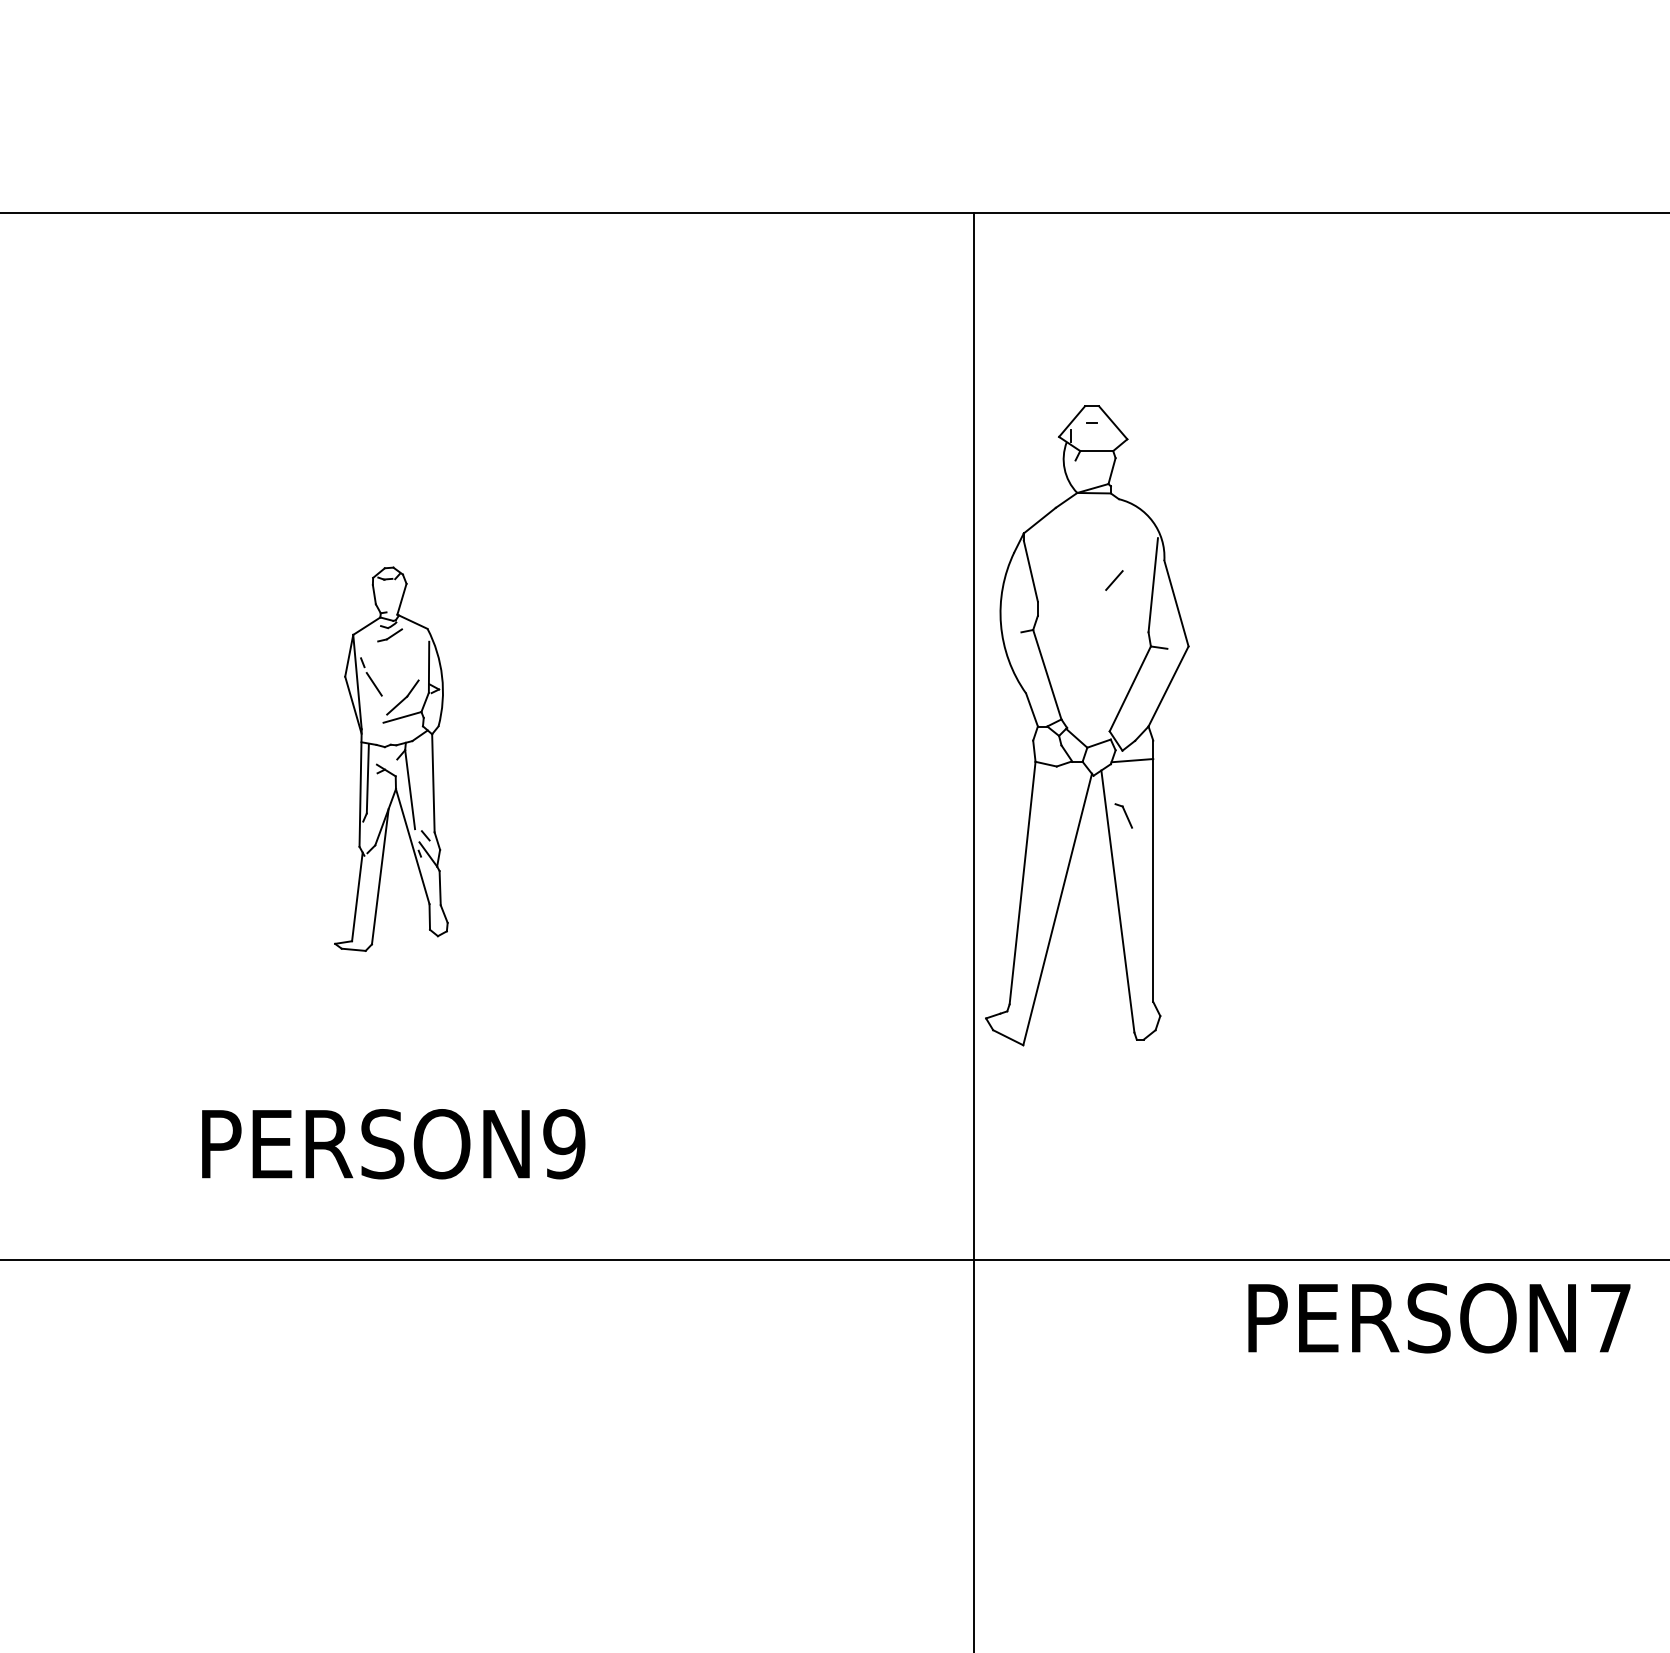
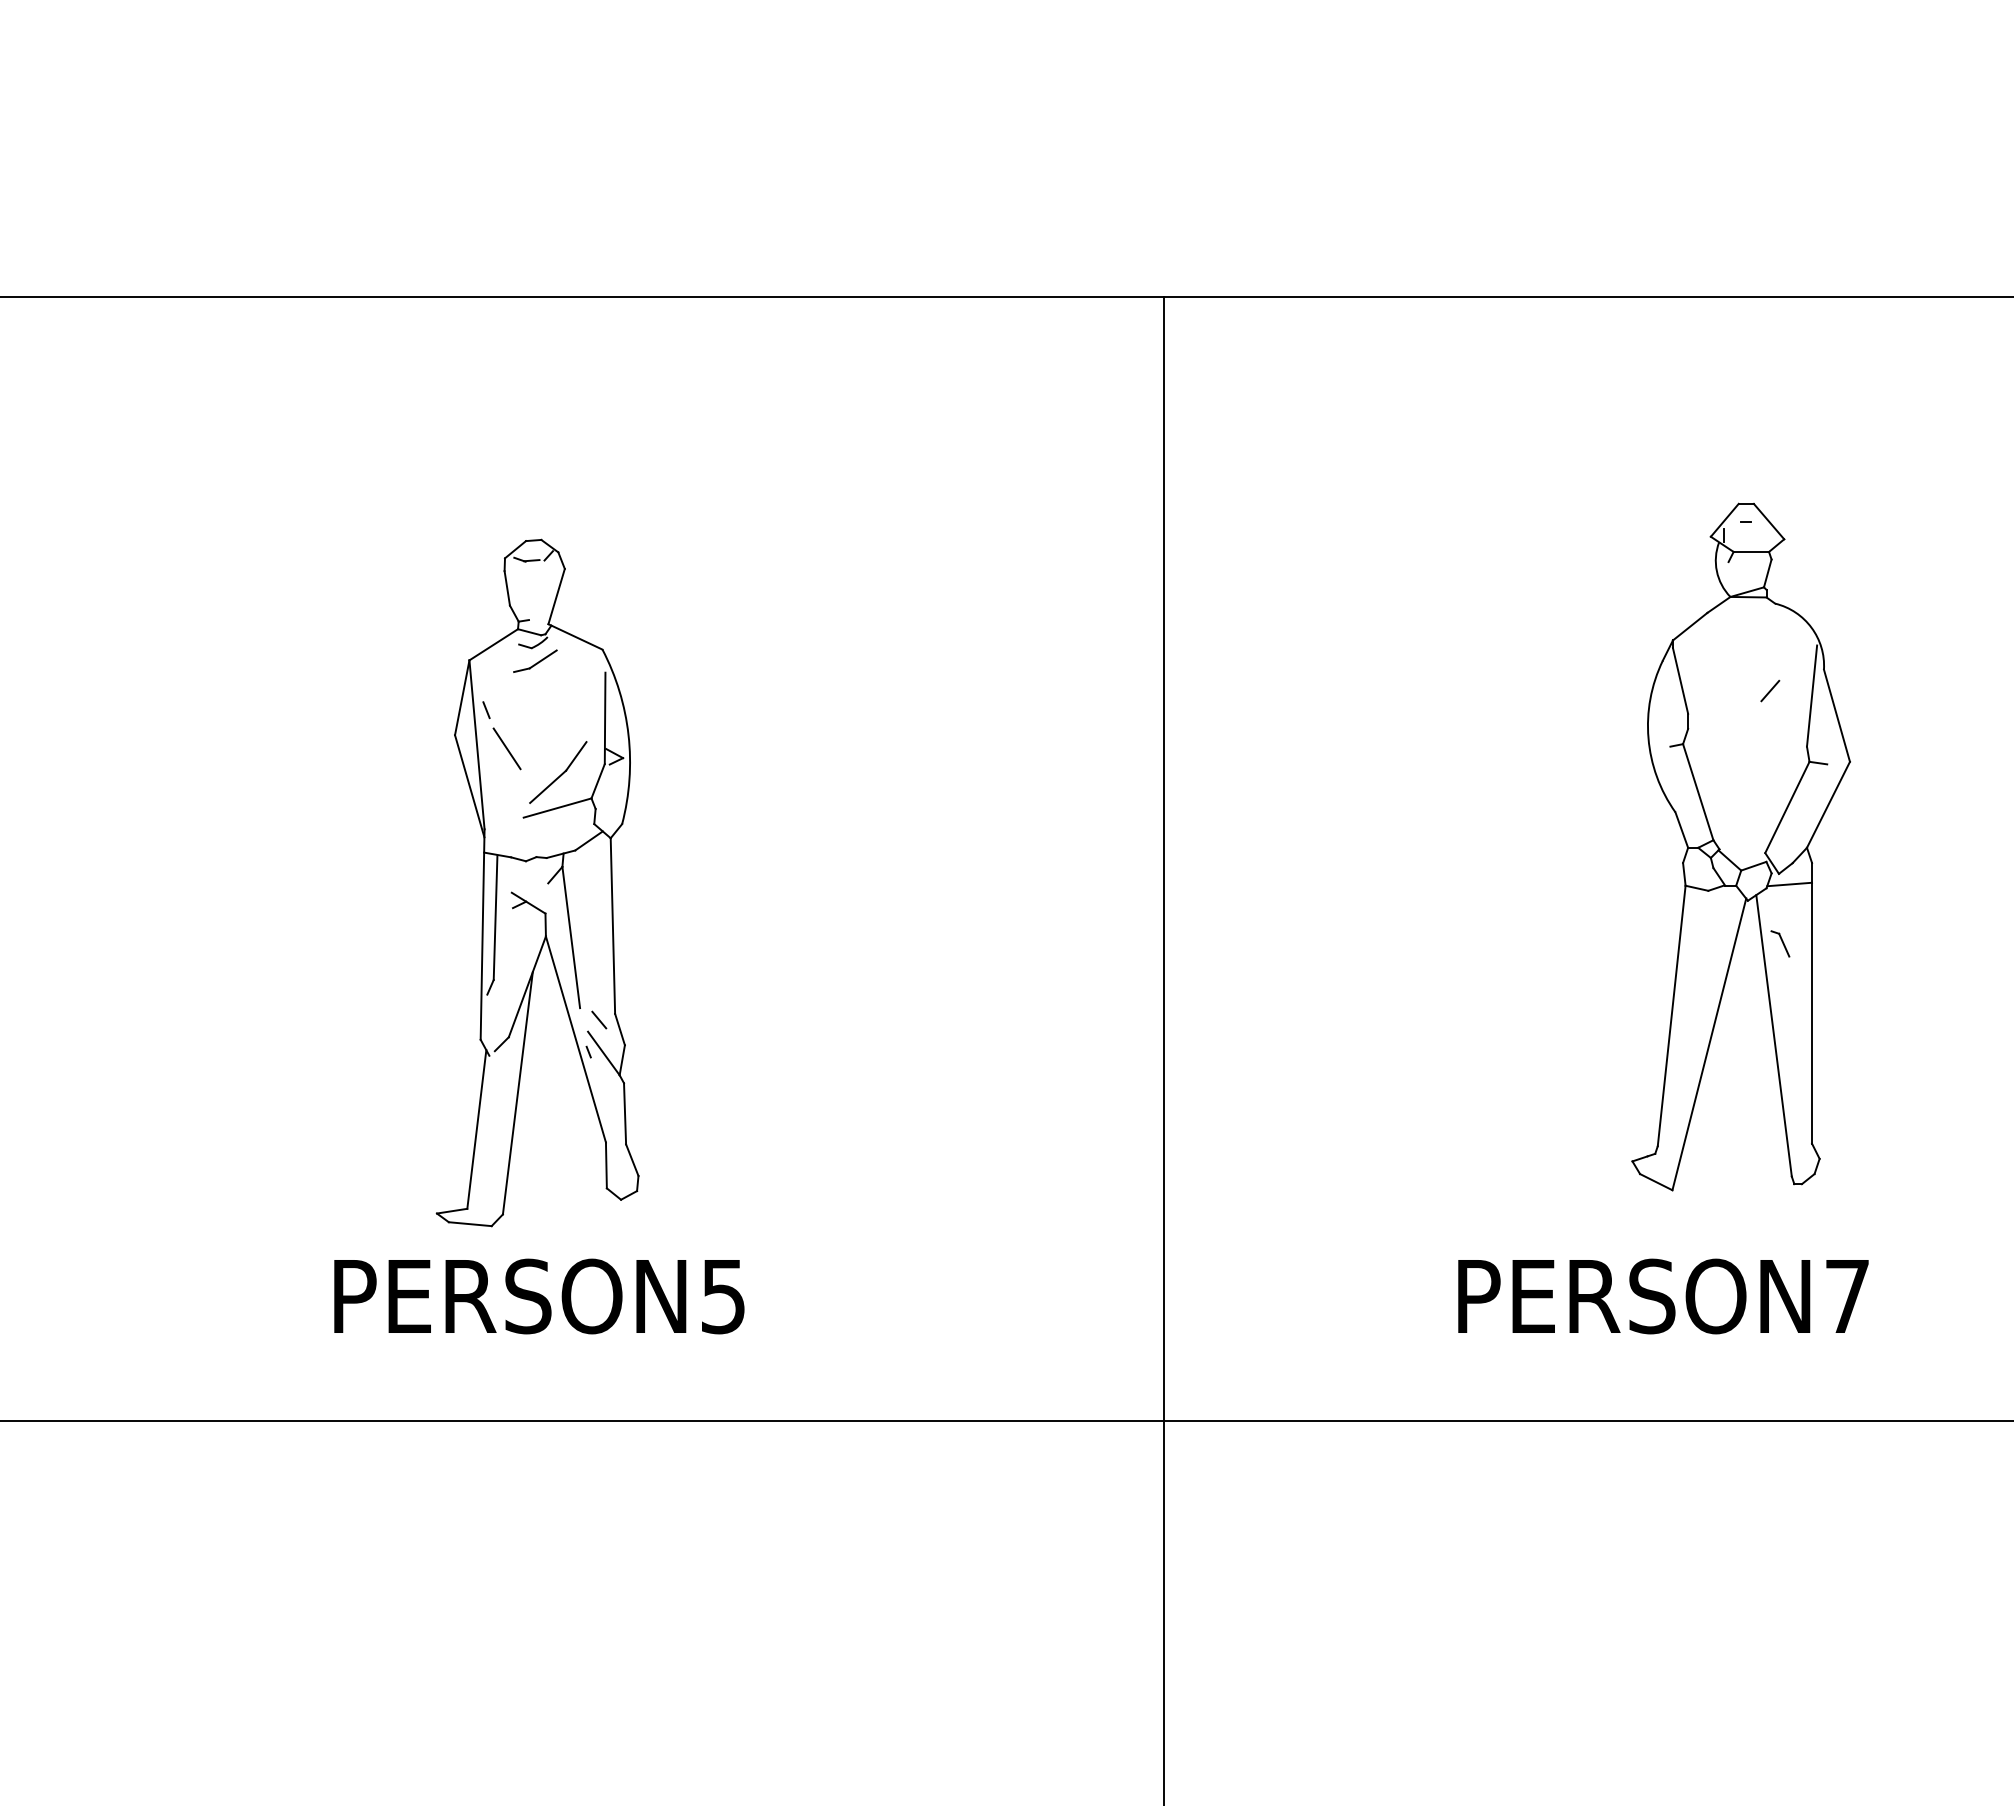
part: (1086, 725) -> (1740, 846), moved
part: (391, 758) -> (537, 882), size x1.67
text: (563, 1144) -> (722, 1296), PERSON9 -> PERSON5
text: (1439, 1318) -> (1663, 1296), moved

